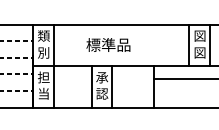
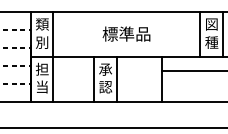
text: (108, 44) -> (126, 33), moved
text: (199, 52) -> (211, 42), 図 -> 種

